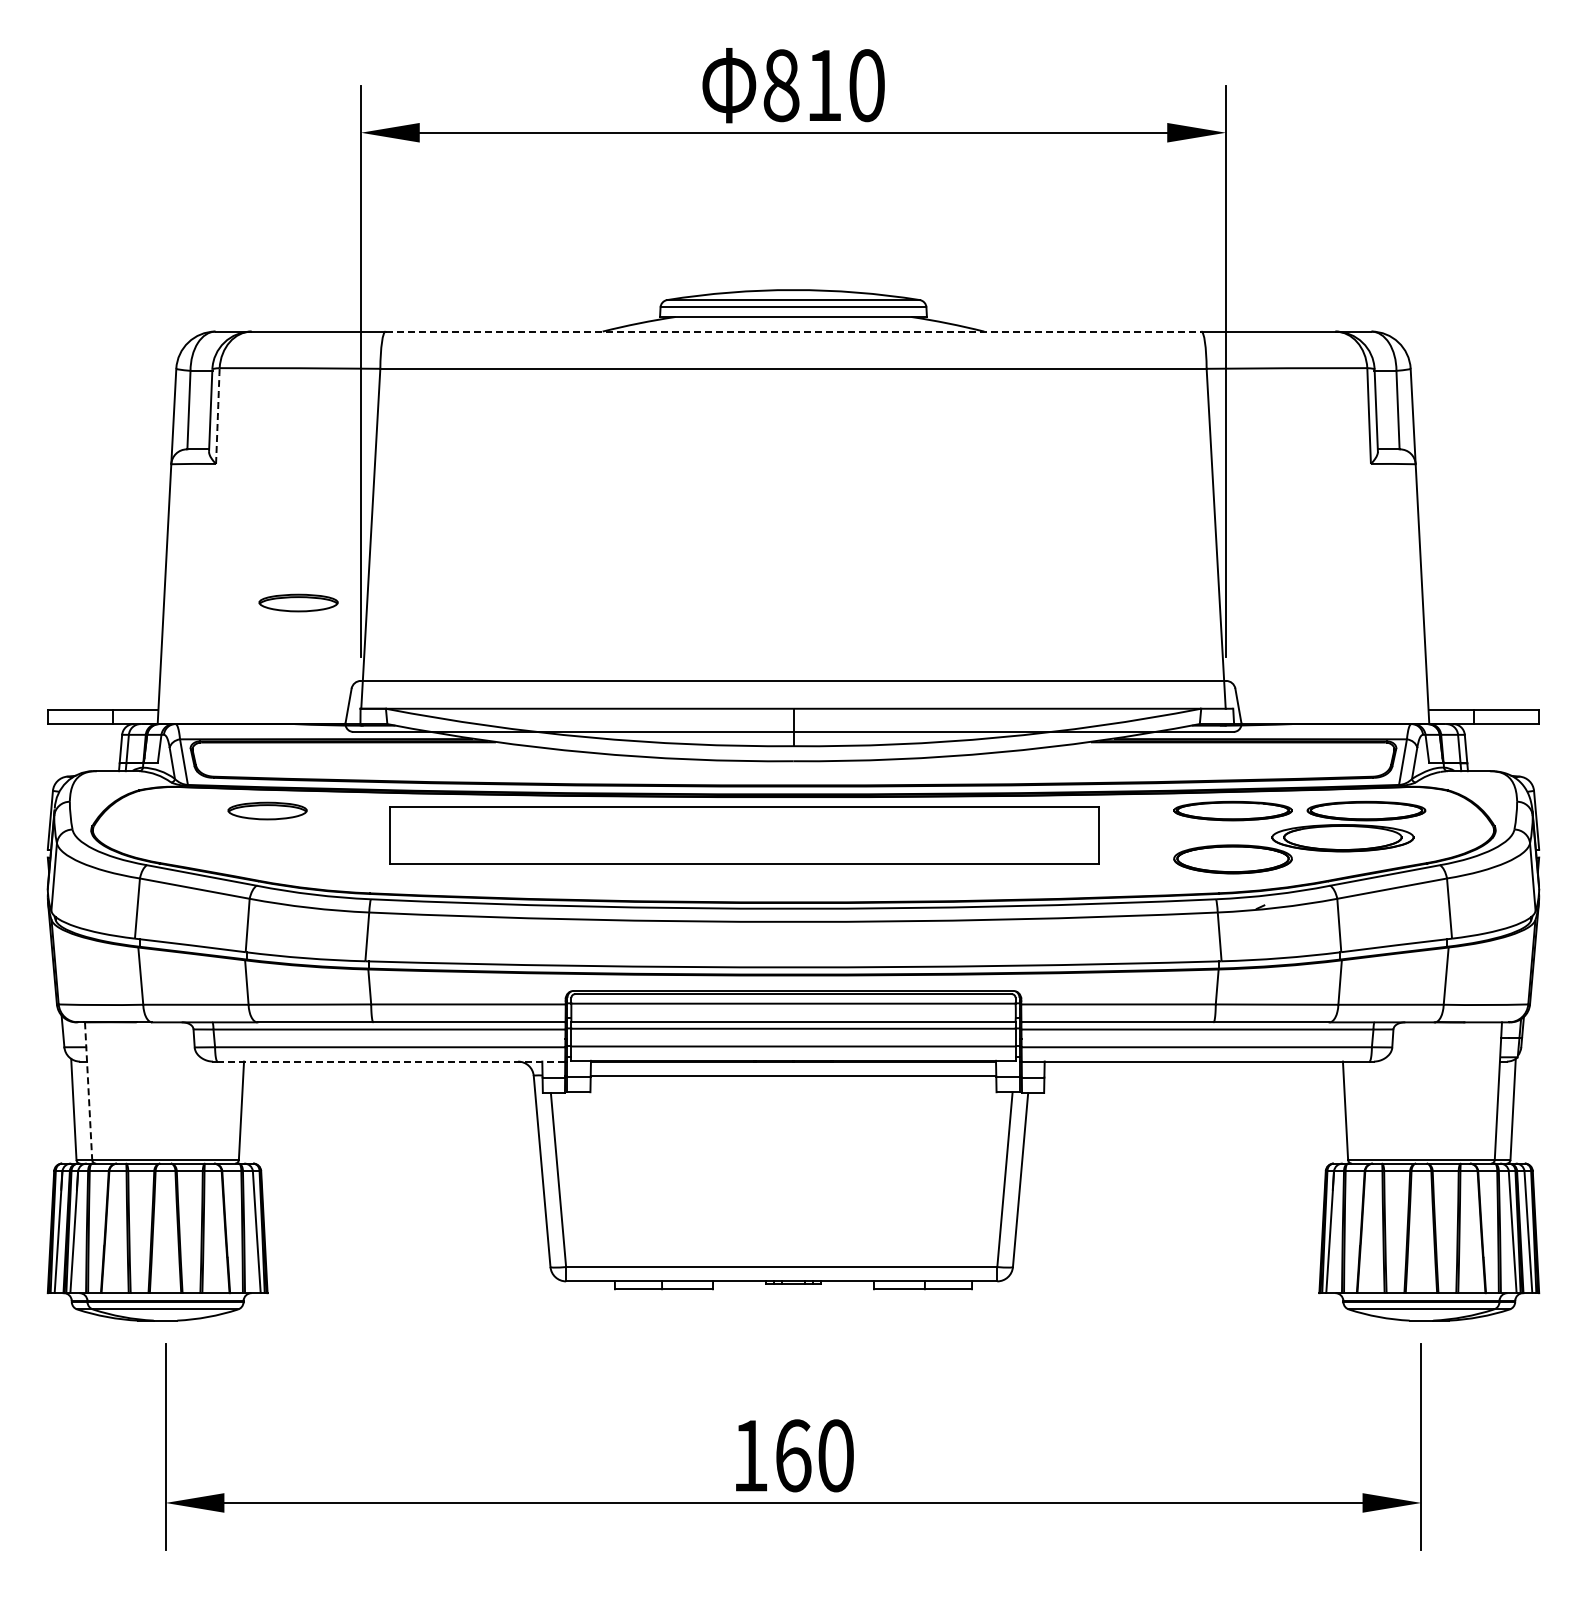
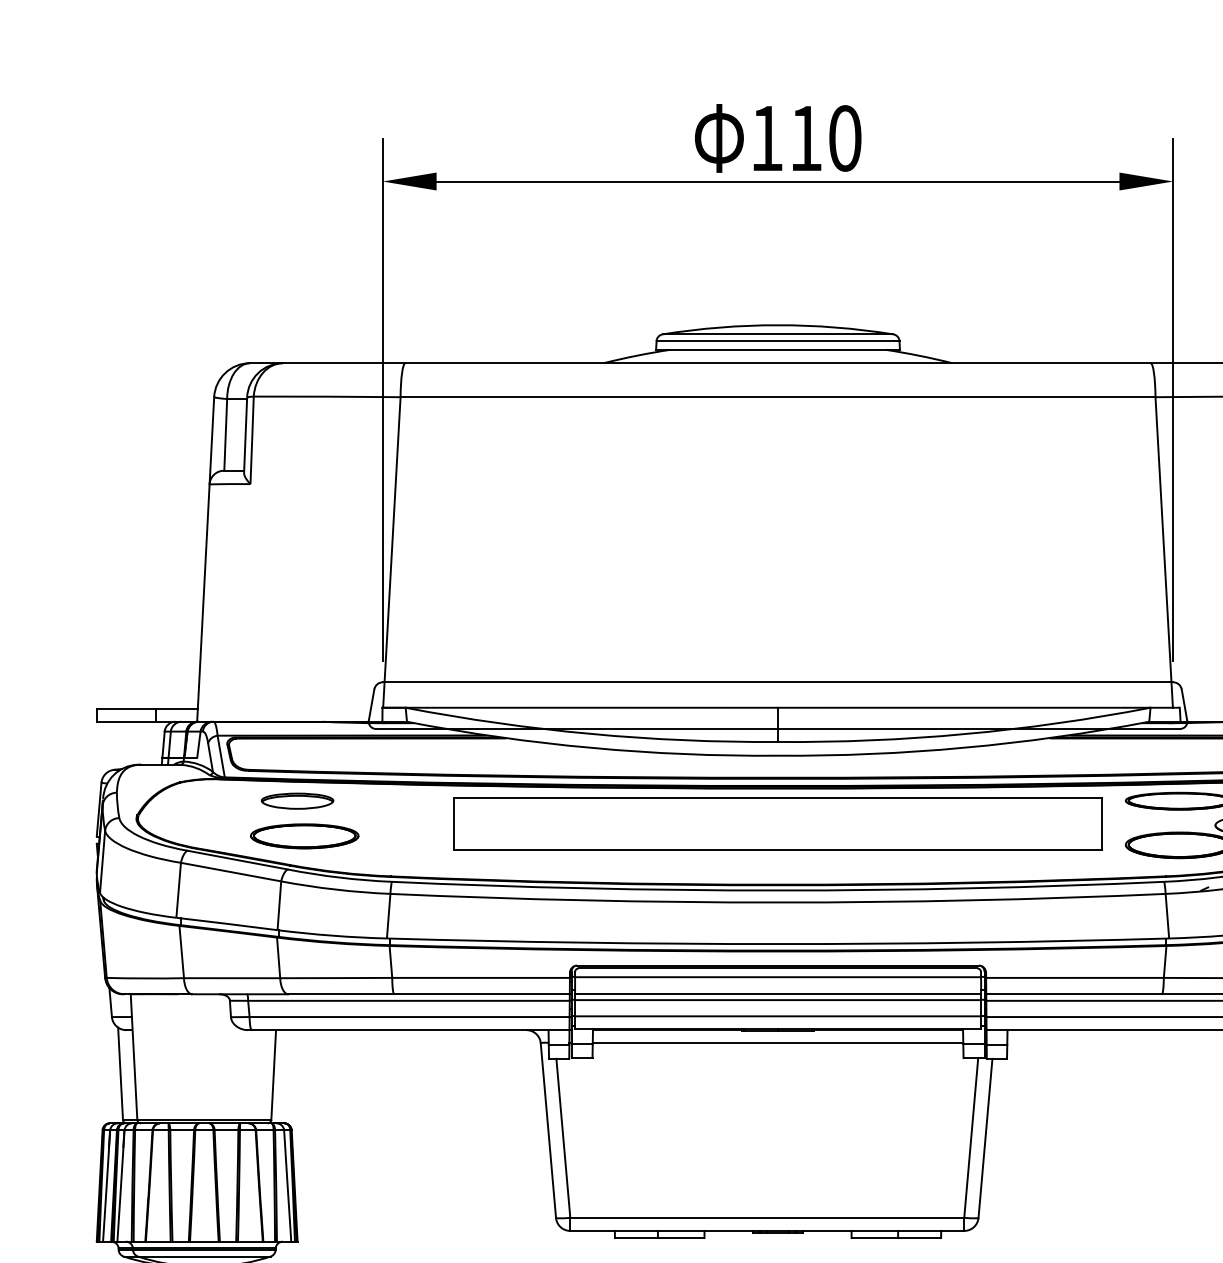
text: (781, 85) -> (767, 138), 810 -> 110
line: (793, 331) -> (778, 363), dashed -> solid
arc: (217, 416) -> (251, 440), dashed -> solid
part: (298, 602) -> (325, 610), removed
part: (744, 835) -> (778, 823), moved
part: (275, 849) -> (304, 836), added
line: (391, 1061) -> (410, 1030), dashed -> solid
line: (88, 1091) -> (133, 1057), dashed -> solid

